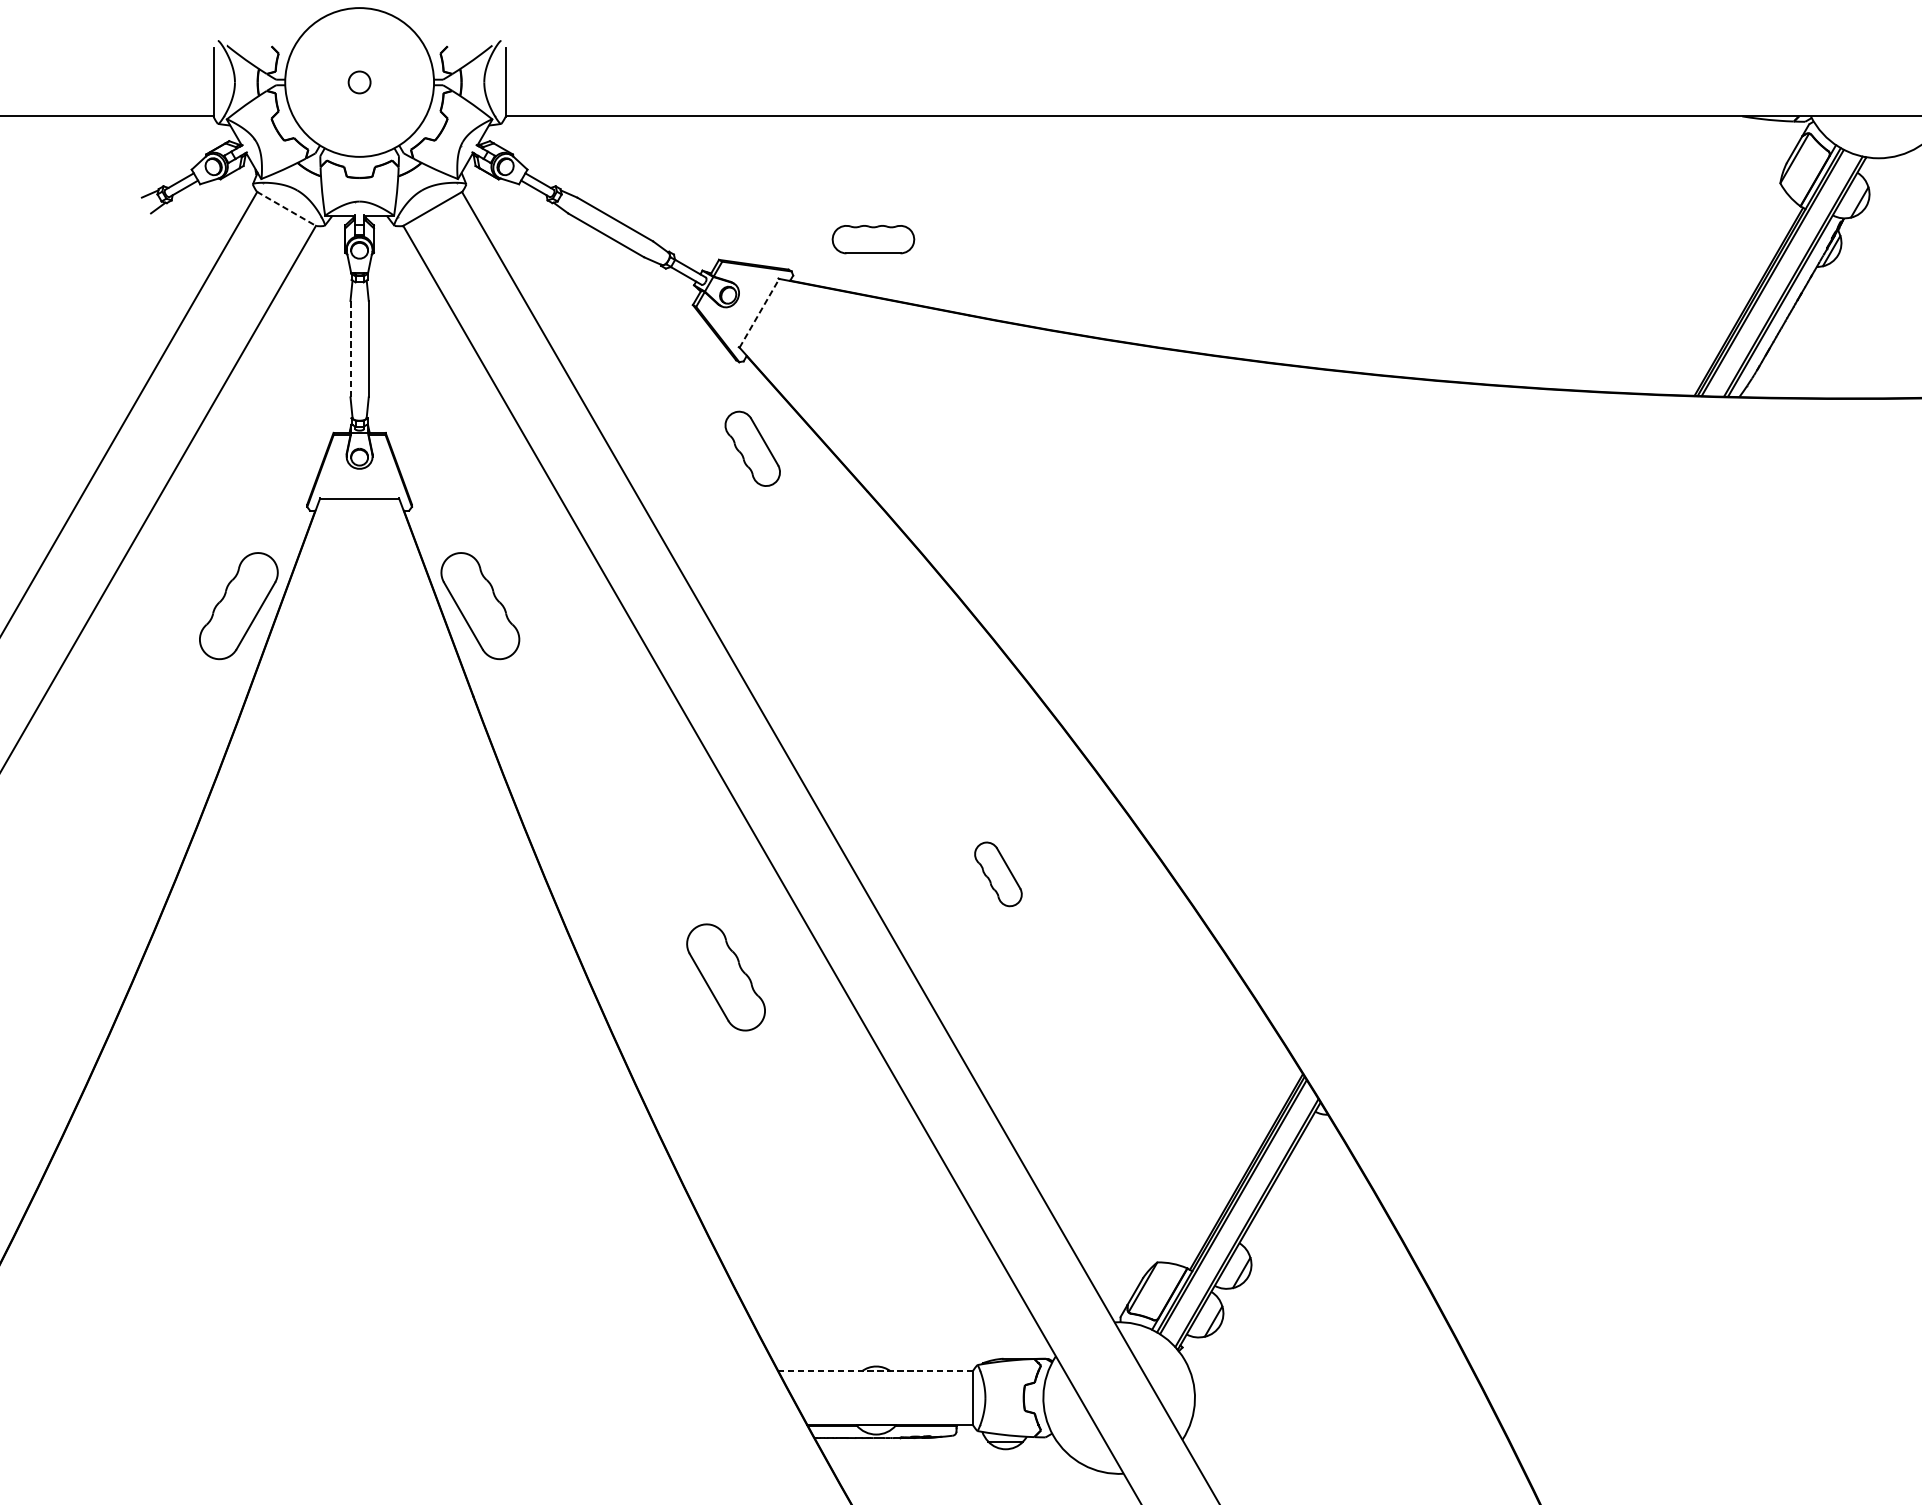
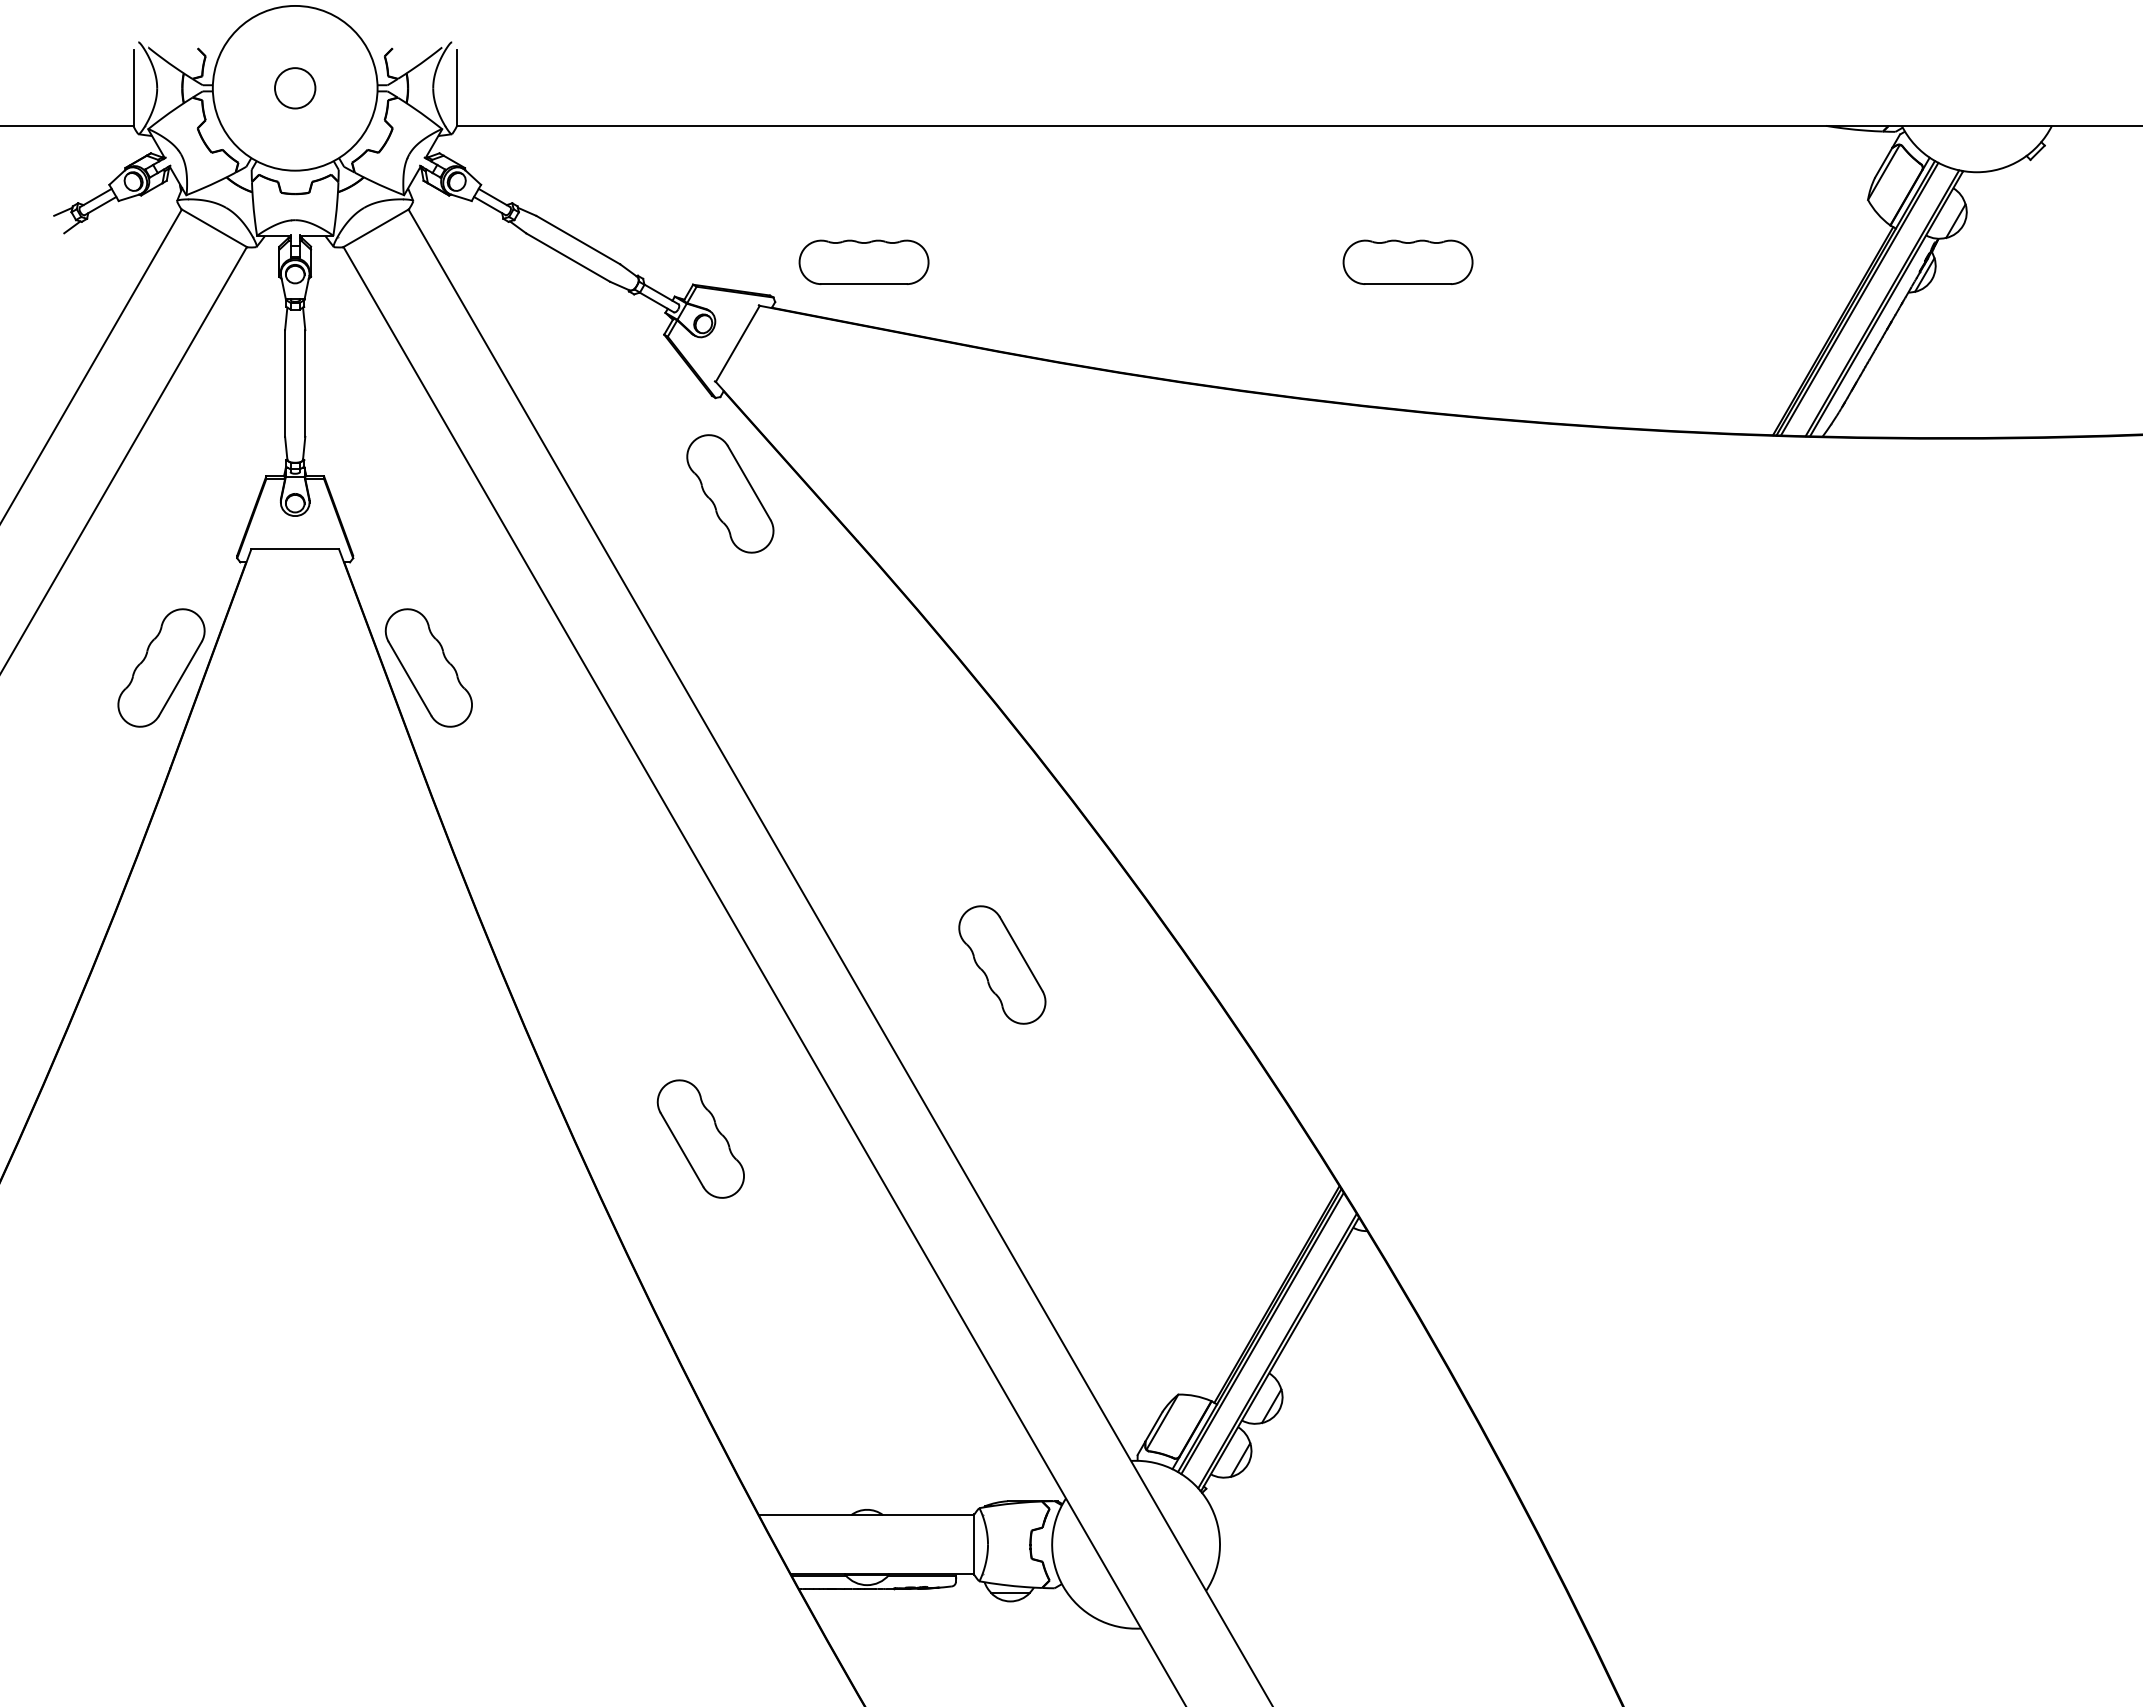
circle: (359, 82) -> (295, 88), size x1.67
line: (286, 209) -> (214, 228), dashed -> solid
part: (872, 238) -> (863, 261), size x1.43
part: (1364, 238) -> (1407, 261), added
line: (759, 312) -> (737, 343), dashed -> solid
line: (350, 349) -> (285, 383), dashed -> solid
part: (752, 448) -> (730, 493), size x1.43
part: (998, 873) -> (1002, 964), size x1.67
part: (725, 976) -> (700, 1138), moved
line: (875, 1371) -> (866, 1515), dashed -> solid

